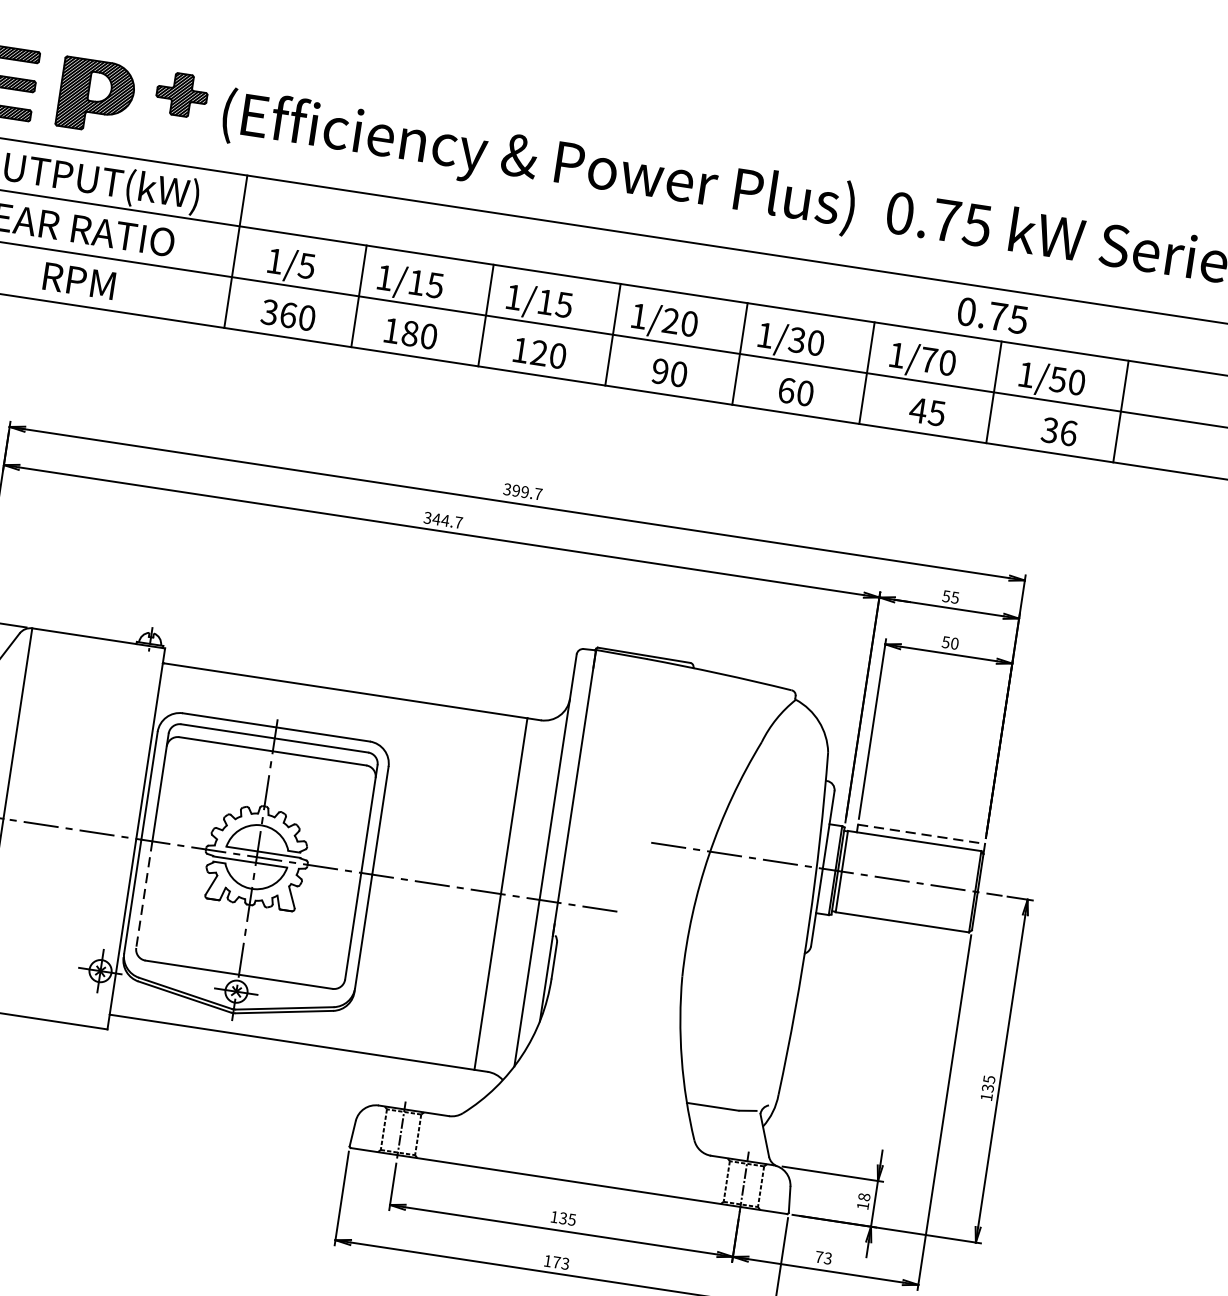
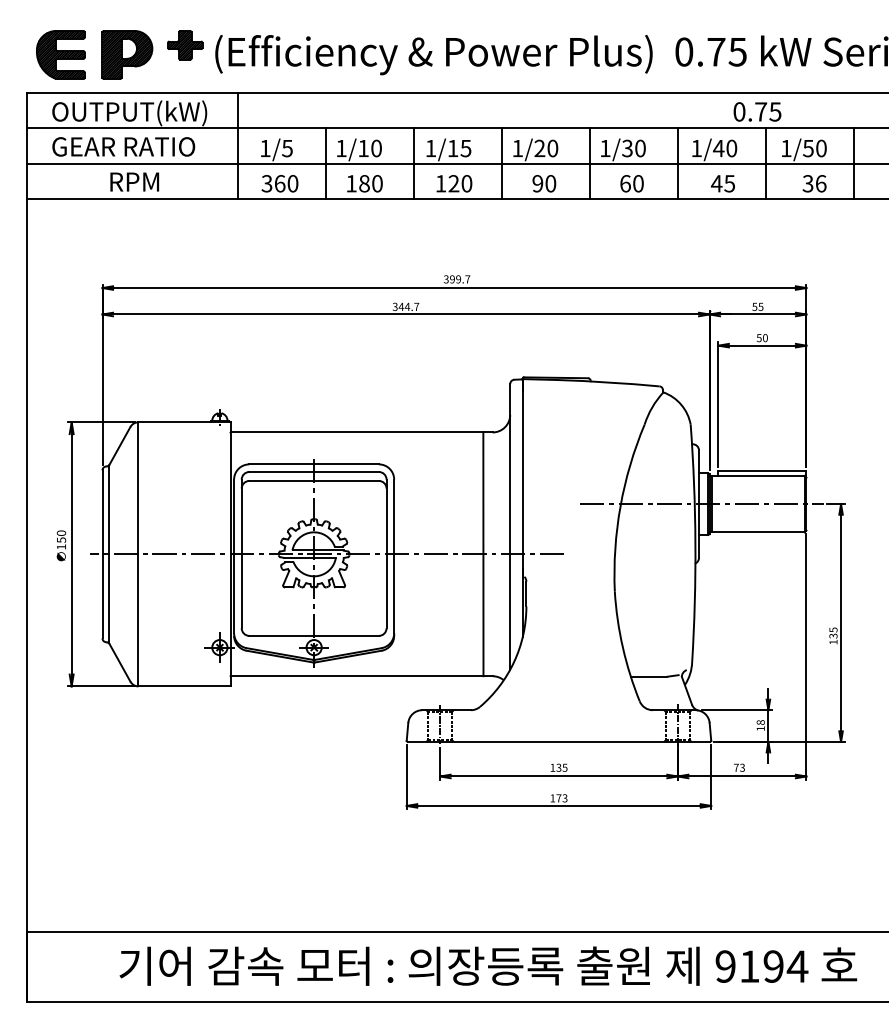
text: (435, 285) -> (376, 148), 1/15 -> 1/10
text: (928, 360) -> (718, 148), 1/70 -> 1/40
line: (921, 834) -> (762, 470), dashed -> solid
line: (143, 894) -> (241, 591), dashed -> solid

